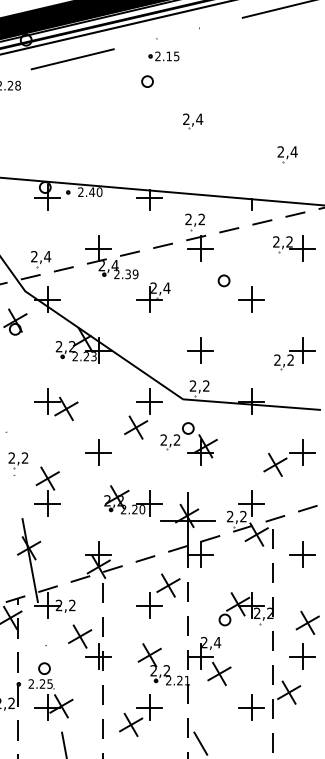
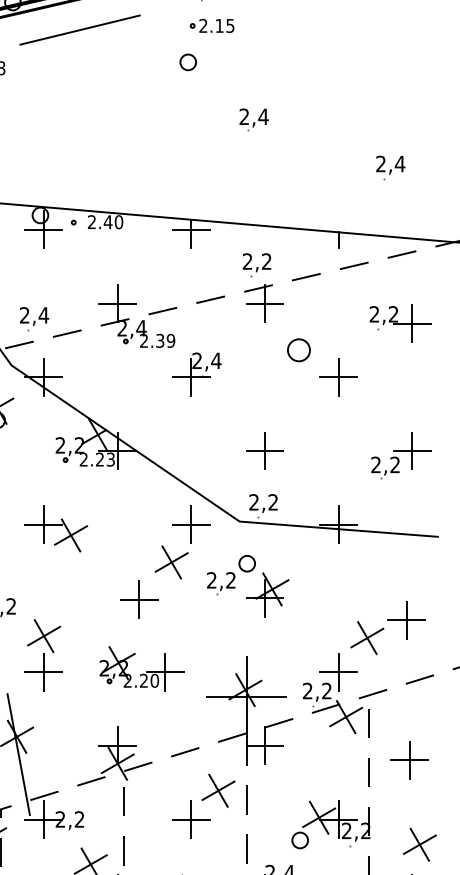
part: (294, 248) -> (400, 323), moved
part: (223, 280) -> (298, 349), size x1.4
part: (98, 452) -> (139, 599), moved
part: (289, 457) -> (387, 627), moved
part: (133, 500) -> (141, 667), moved
part: (302, 554) -> (409, 760), moved

